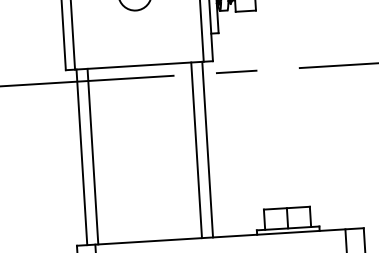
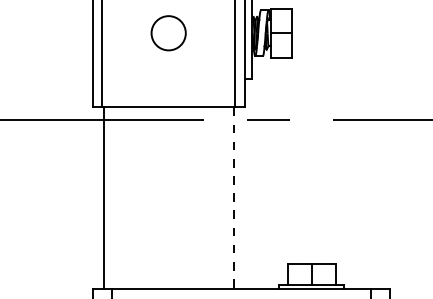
line: (207, 149) -> (233, 198), solid -> dashed
line: (196, 150) -> (222, 198), removed
line: (93, 156) -> (115, 198), removed

